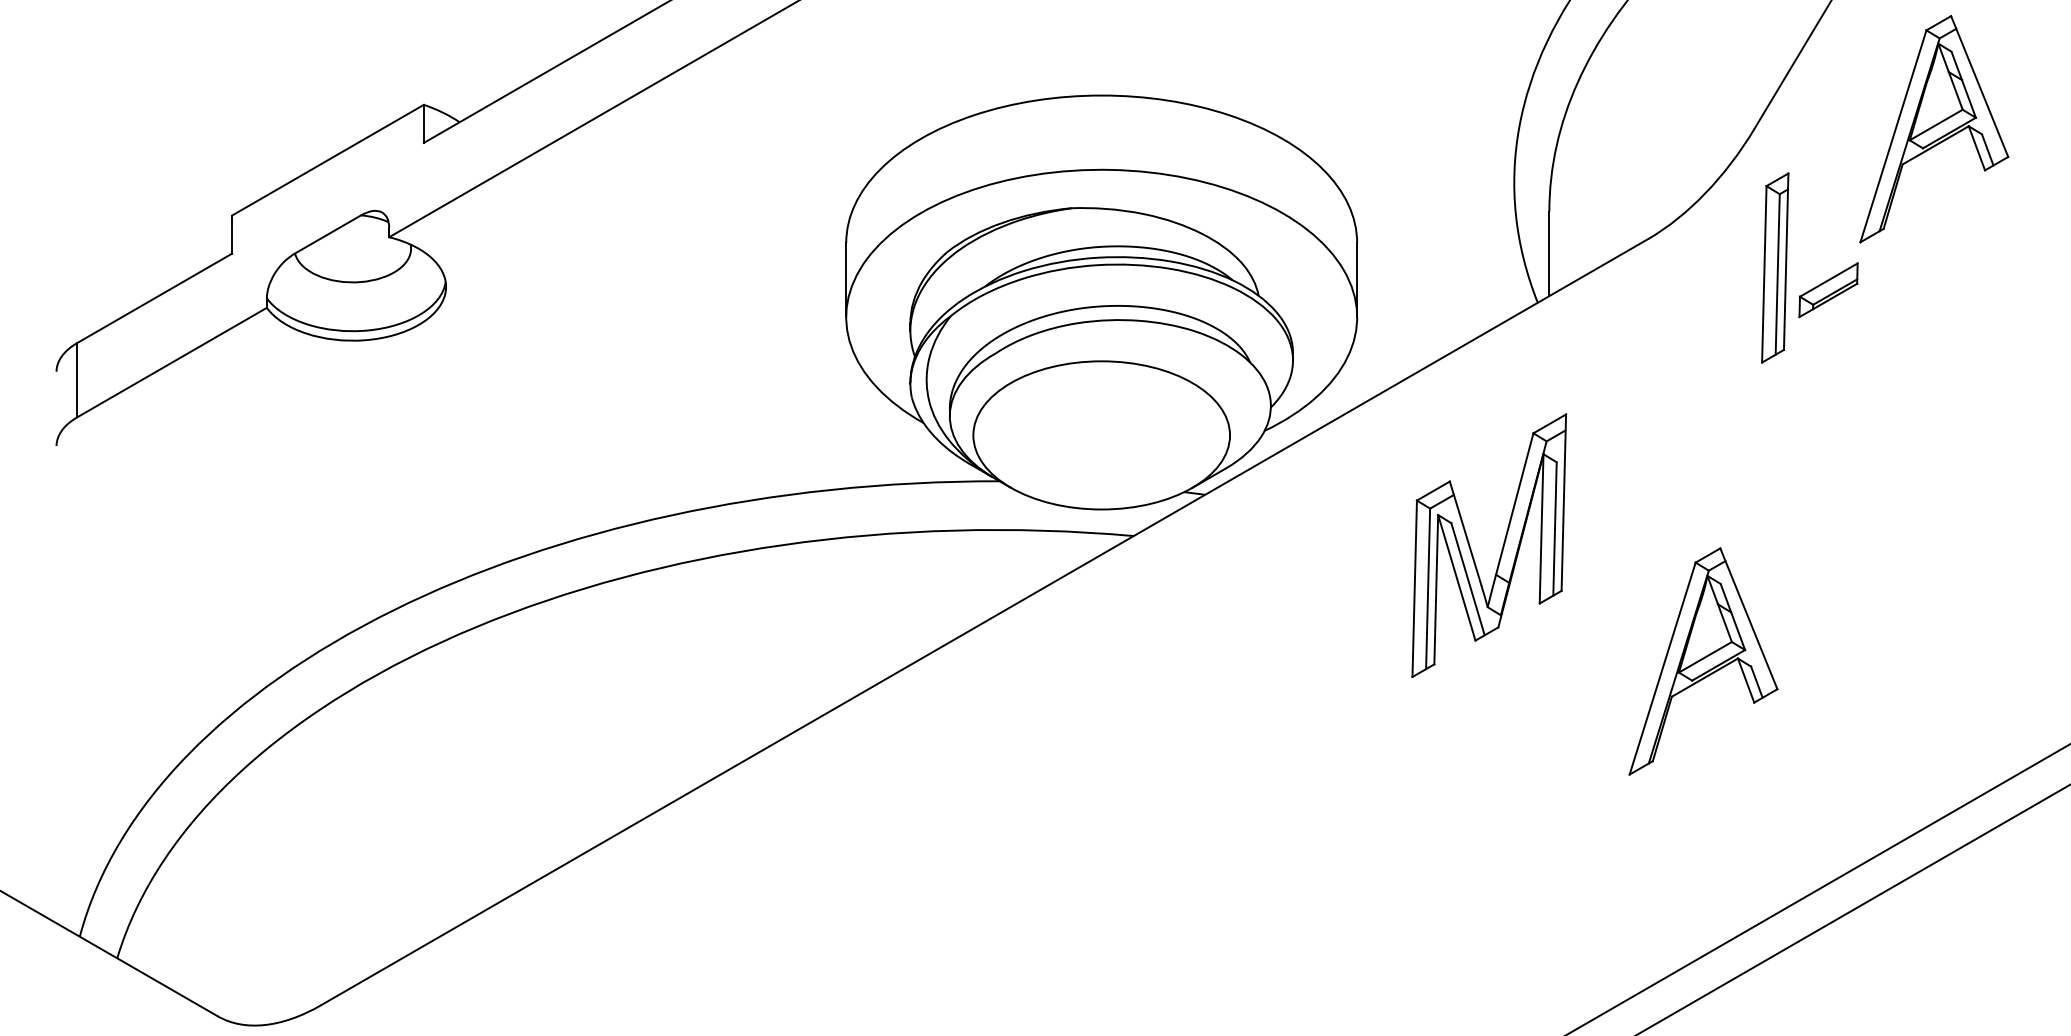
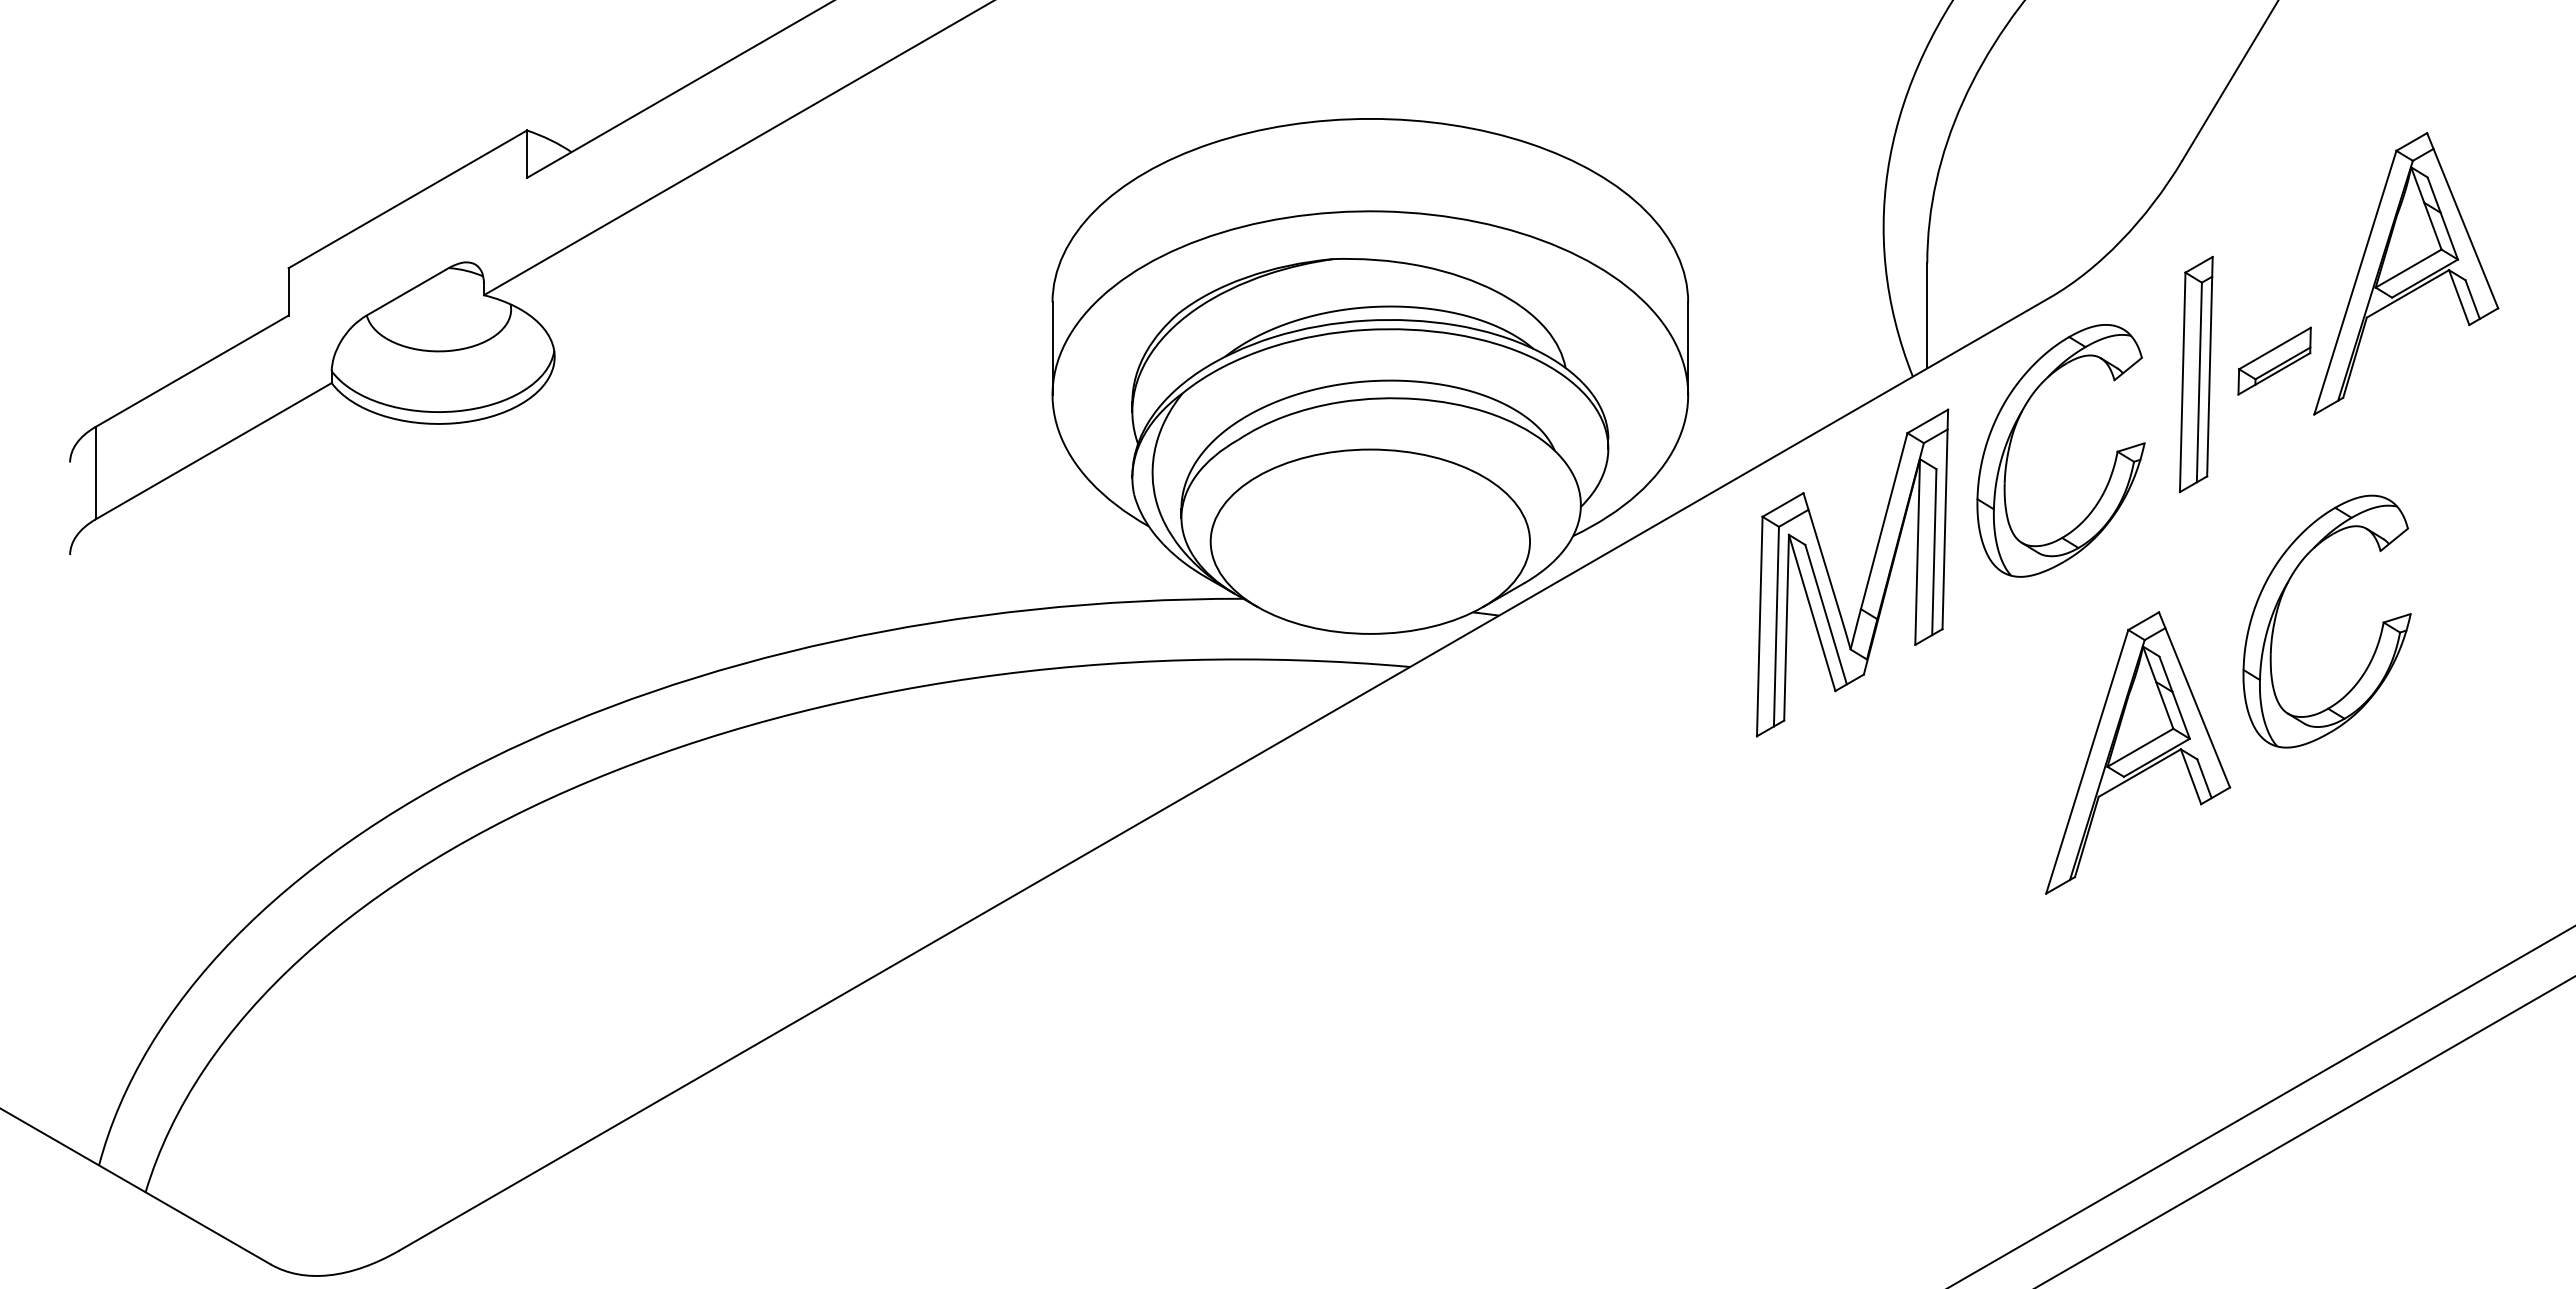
part: (1934, 128) -> (2406, 273), moved
part: (1775, 268) -> (2196, 374), moved
part: (1617, 353) -> (2012, 439), added
part: (1831, 490) -> (2278, 610), added
part: (1502, 548) -> (1868, 576), moved
part: (1703, 661) -> (2138, 752), moved

